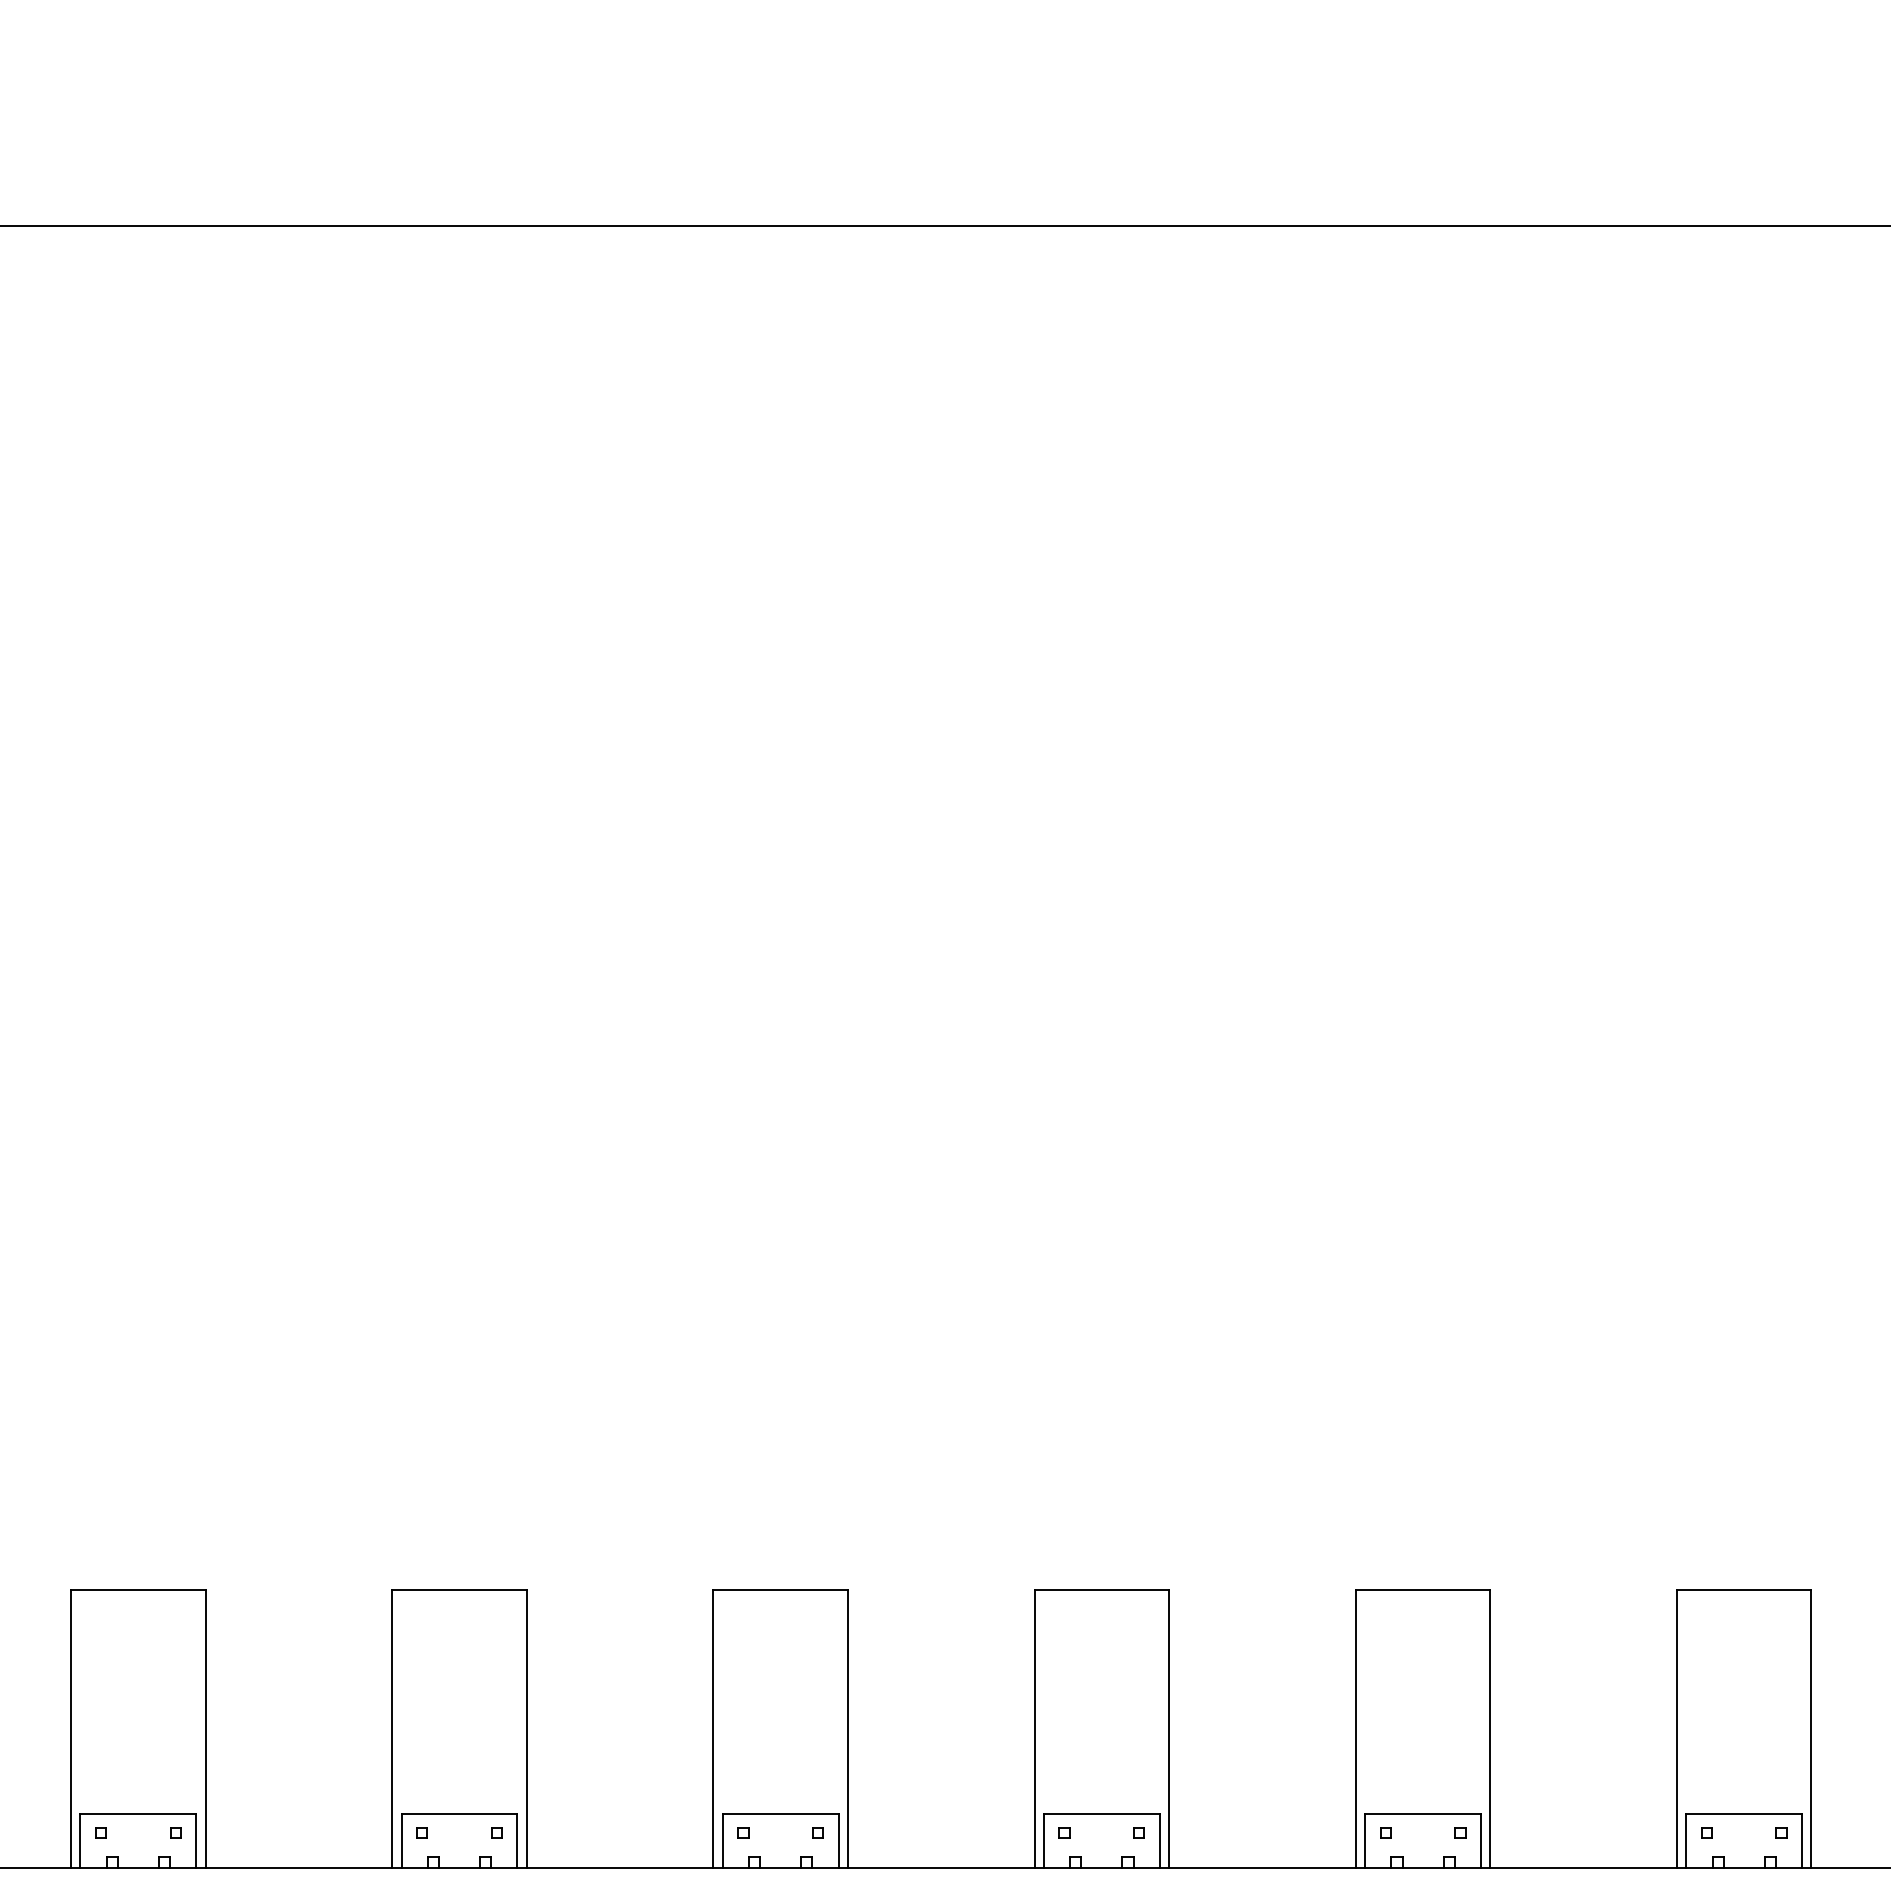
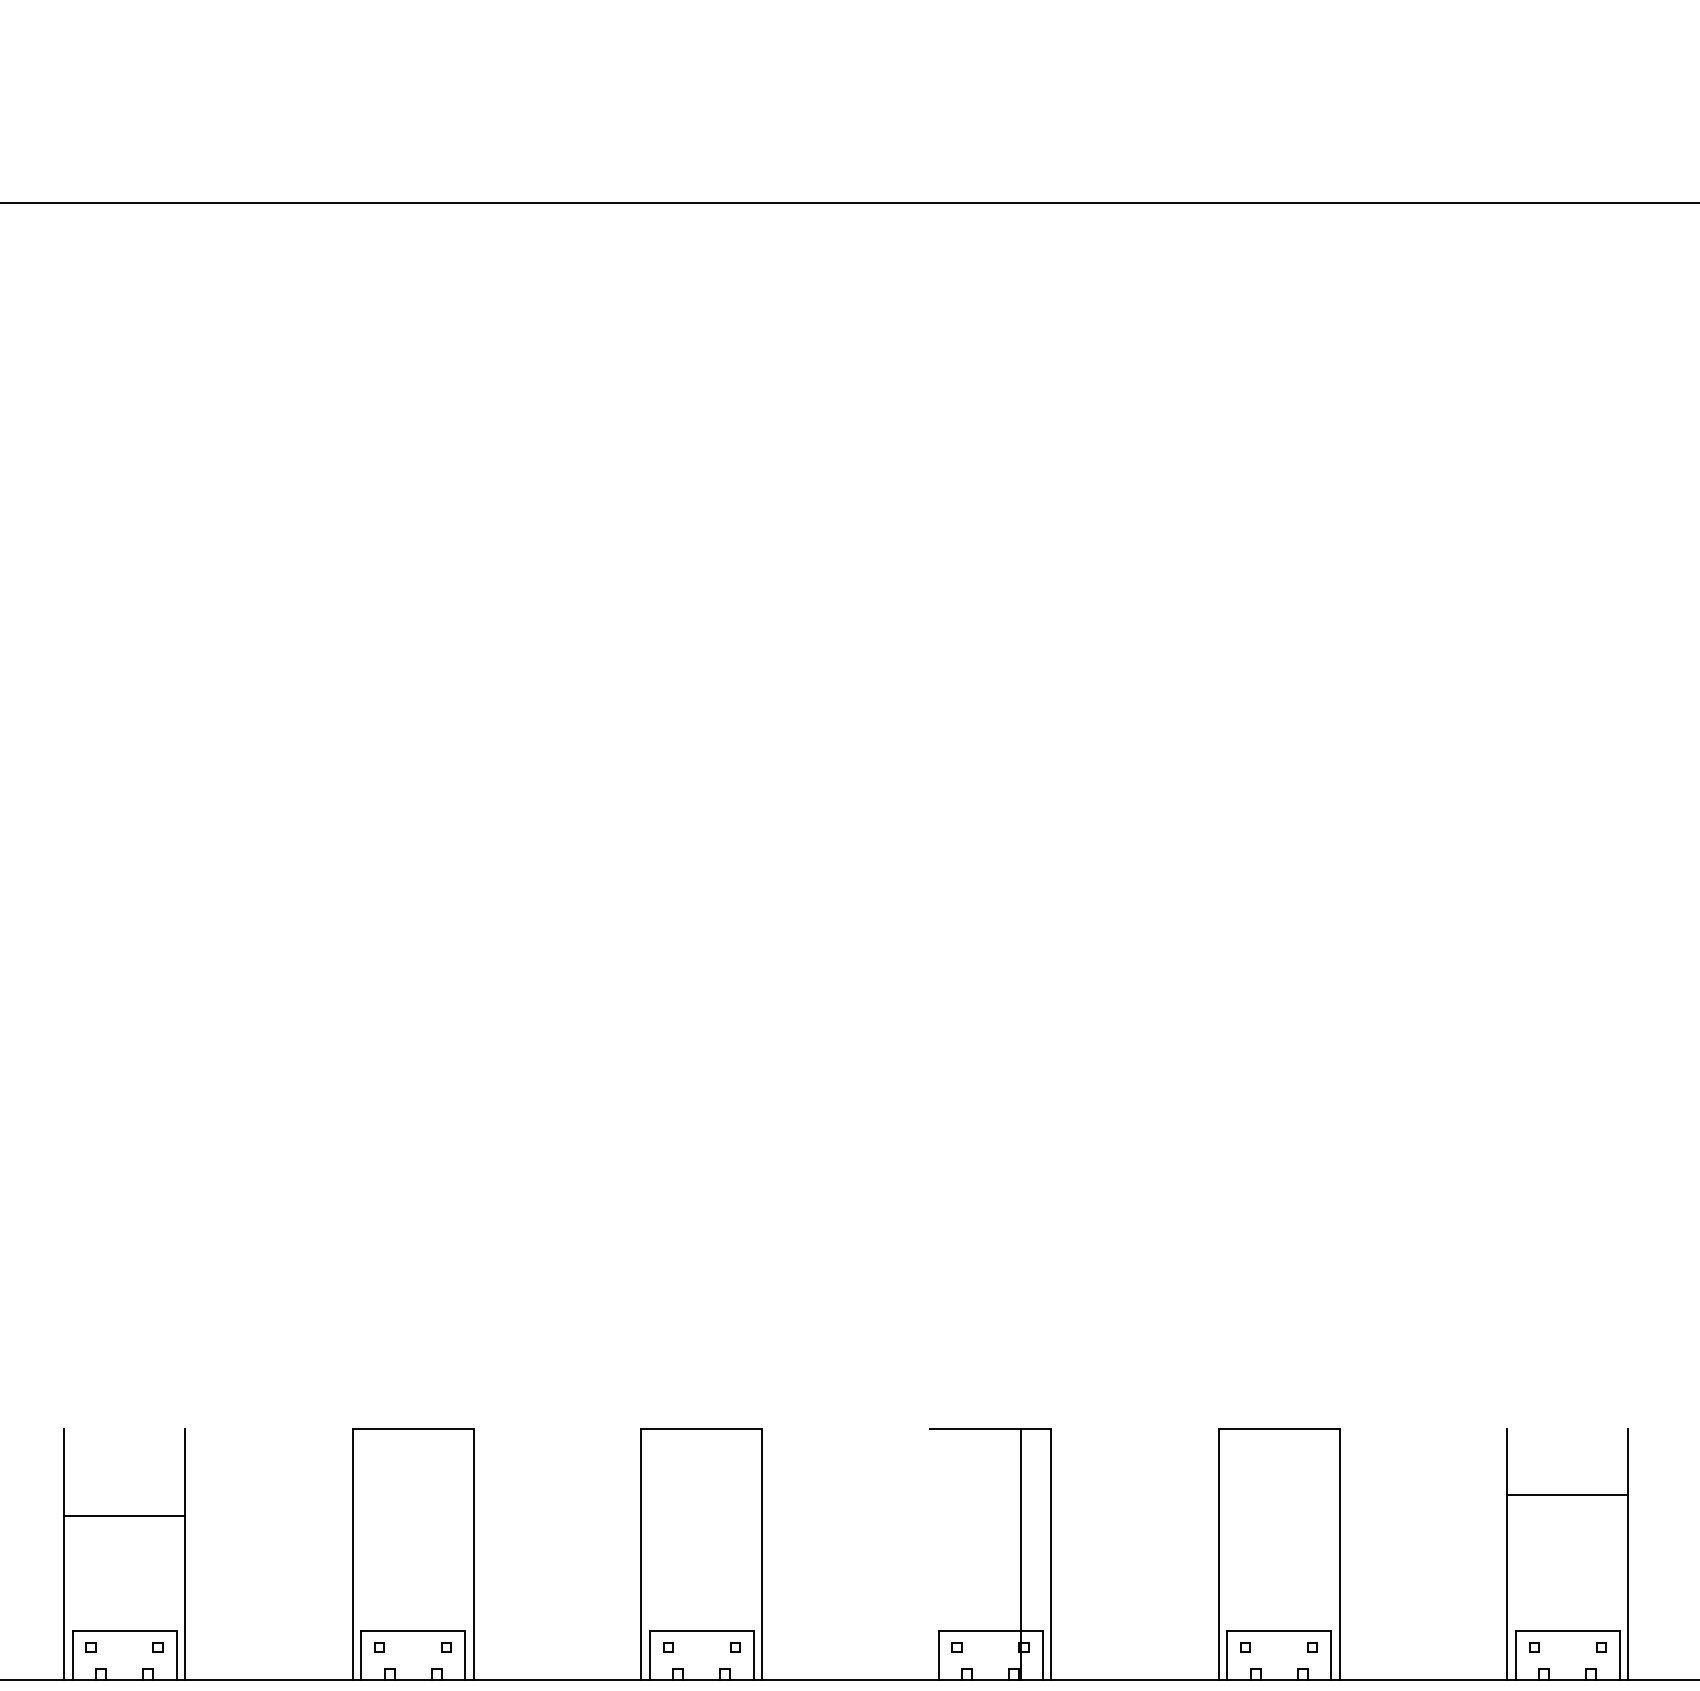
line: (138, 1590) -> (124, 1516), moved
line: (1743, 1590) -> (1567, 1495), moved
line: (1034, 1729) -> (1020, 1554), moved

